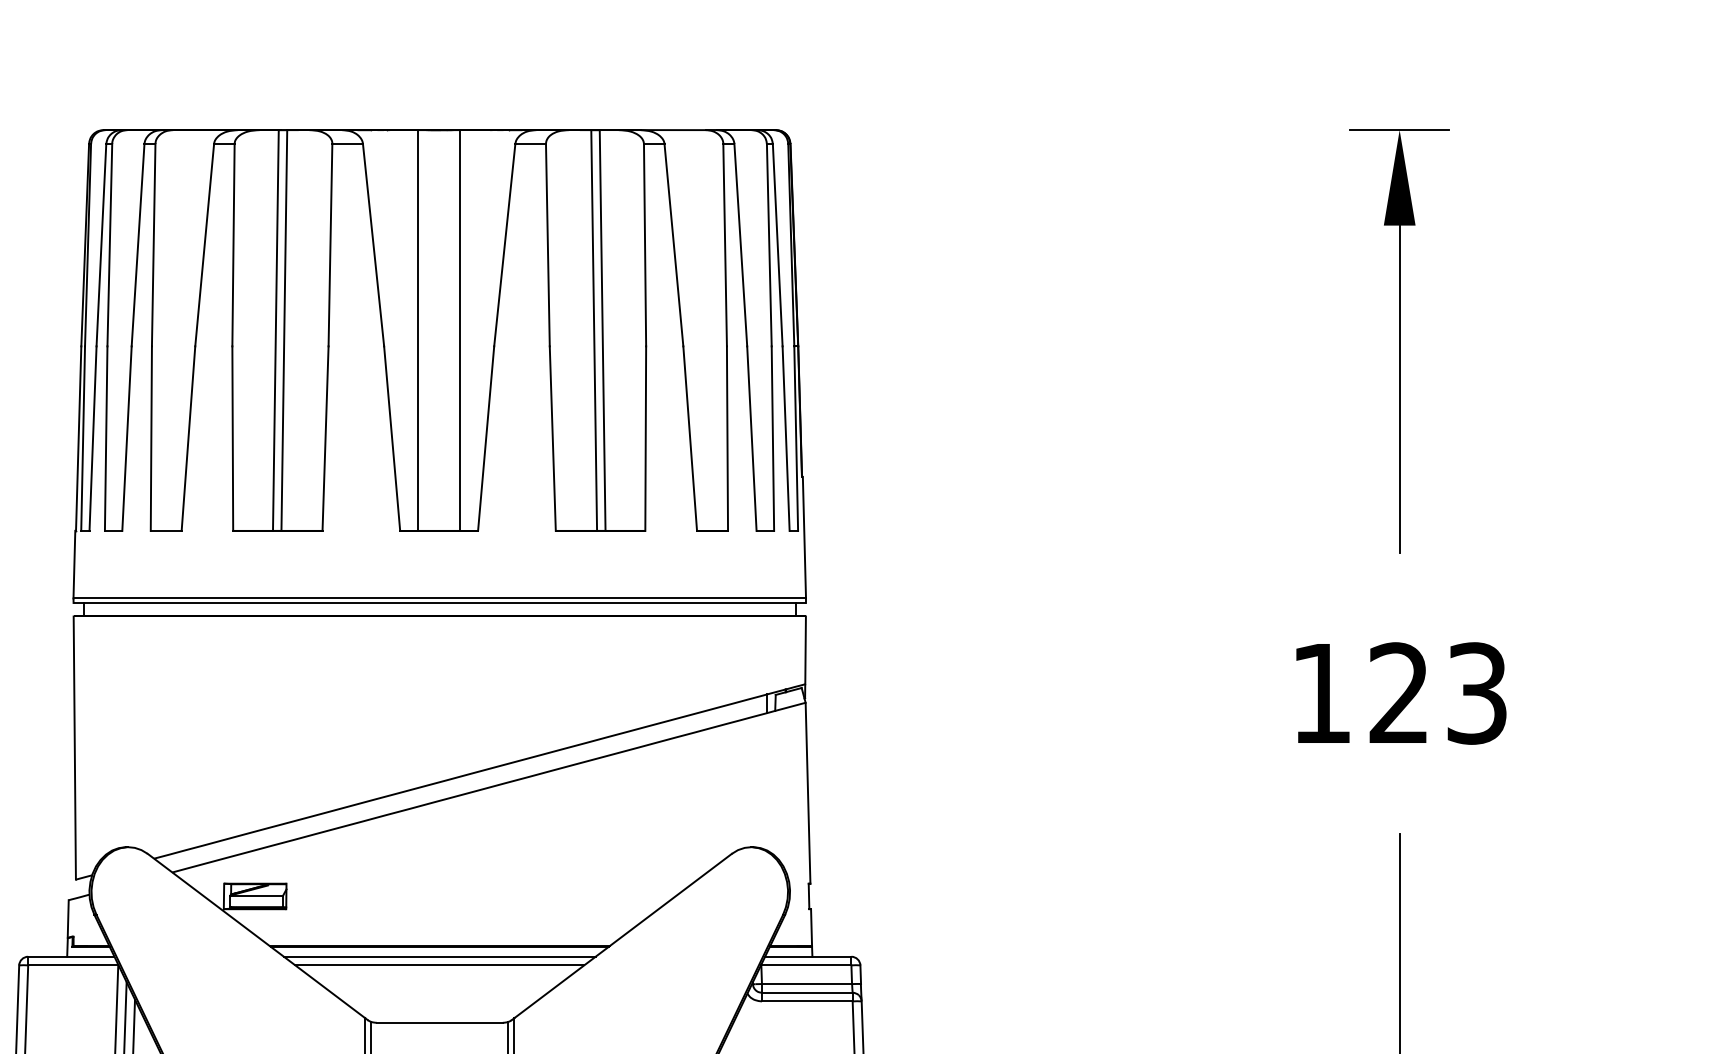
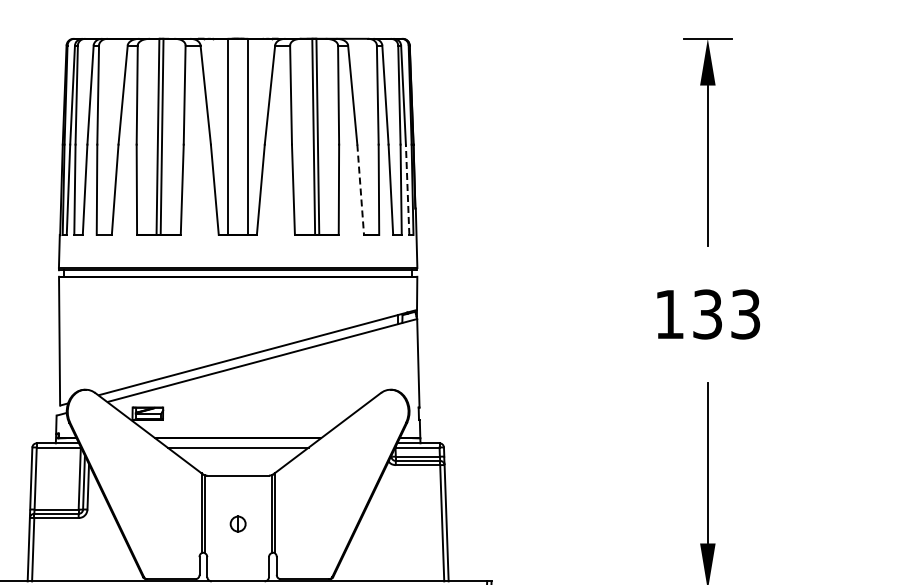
line: (785, 438) -> (407, 189), solid -> dashed
line: (689, 440) -> (360, 190), solid -> dashed
text: (1398, 693) -> (707, 314), 123 -> 133
line: (438, 957) -> (237, 443), removed

